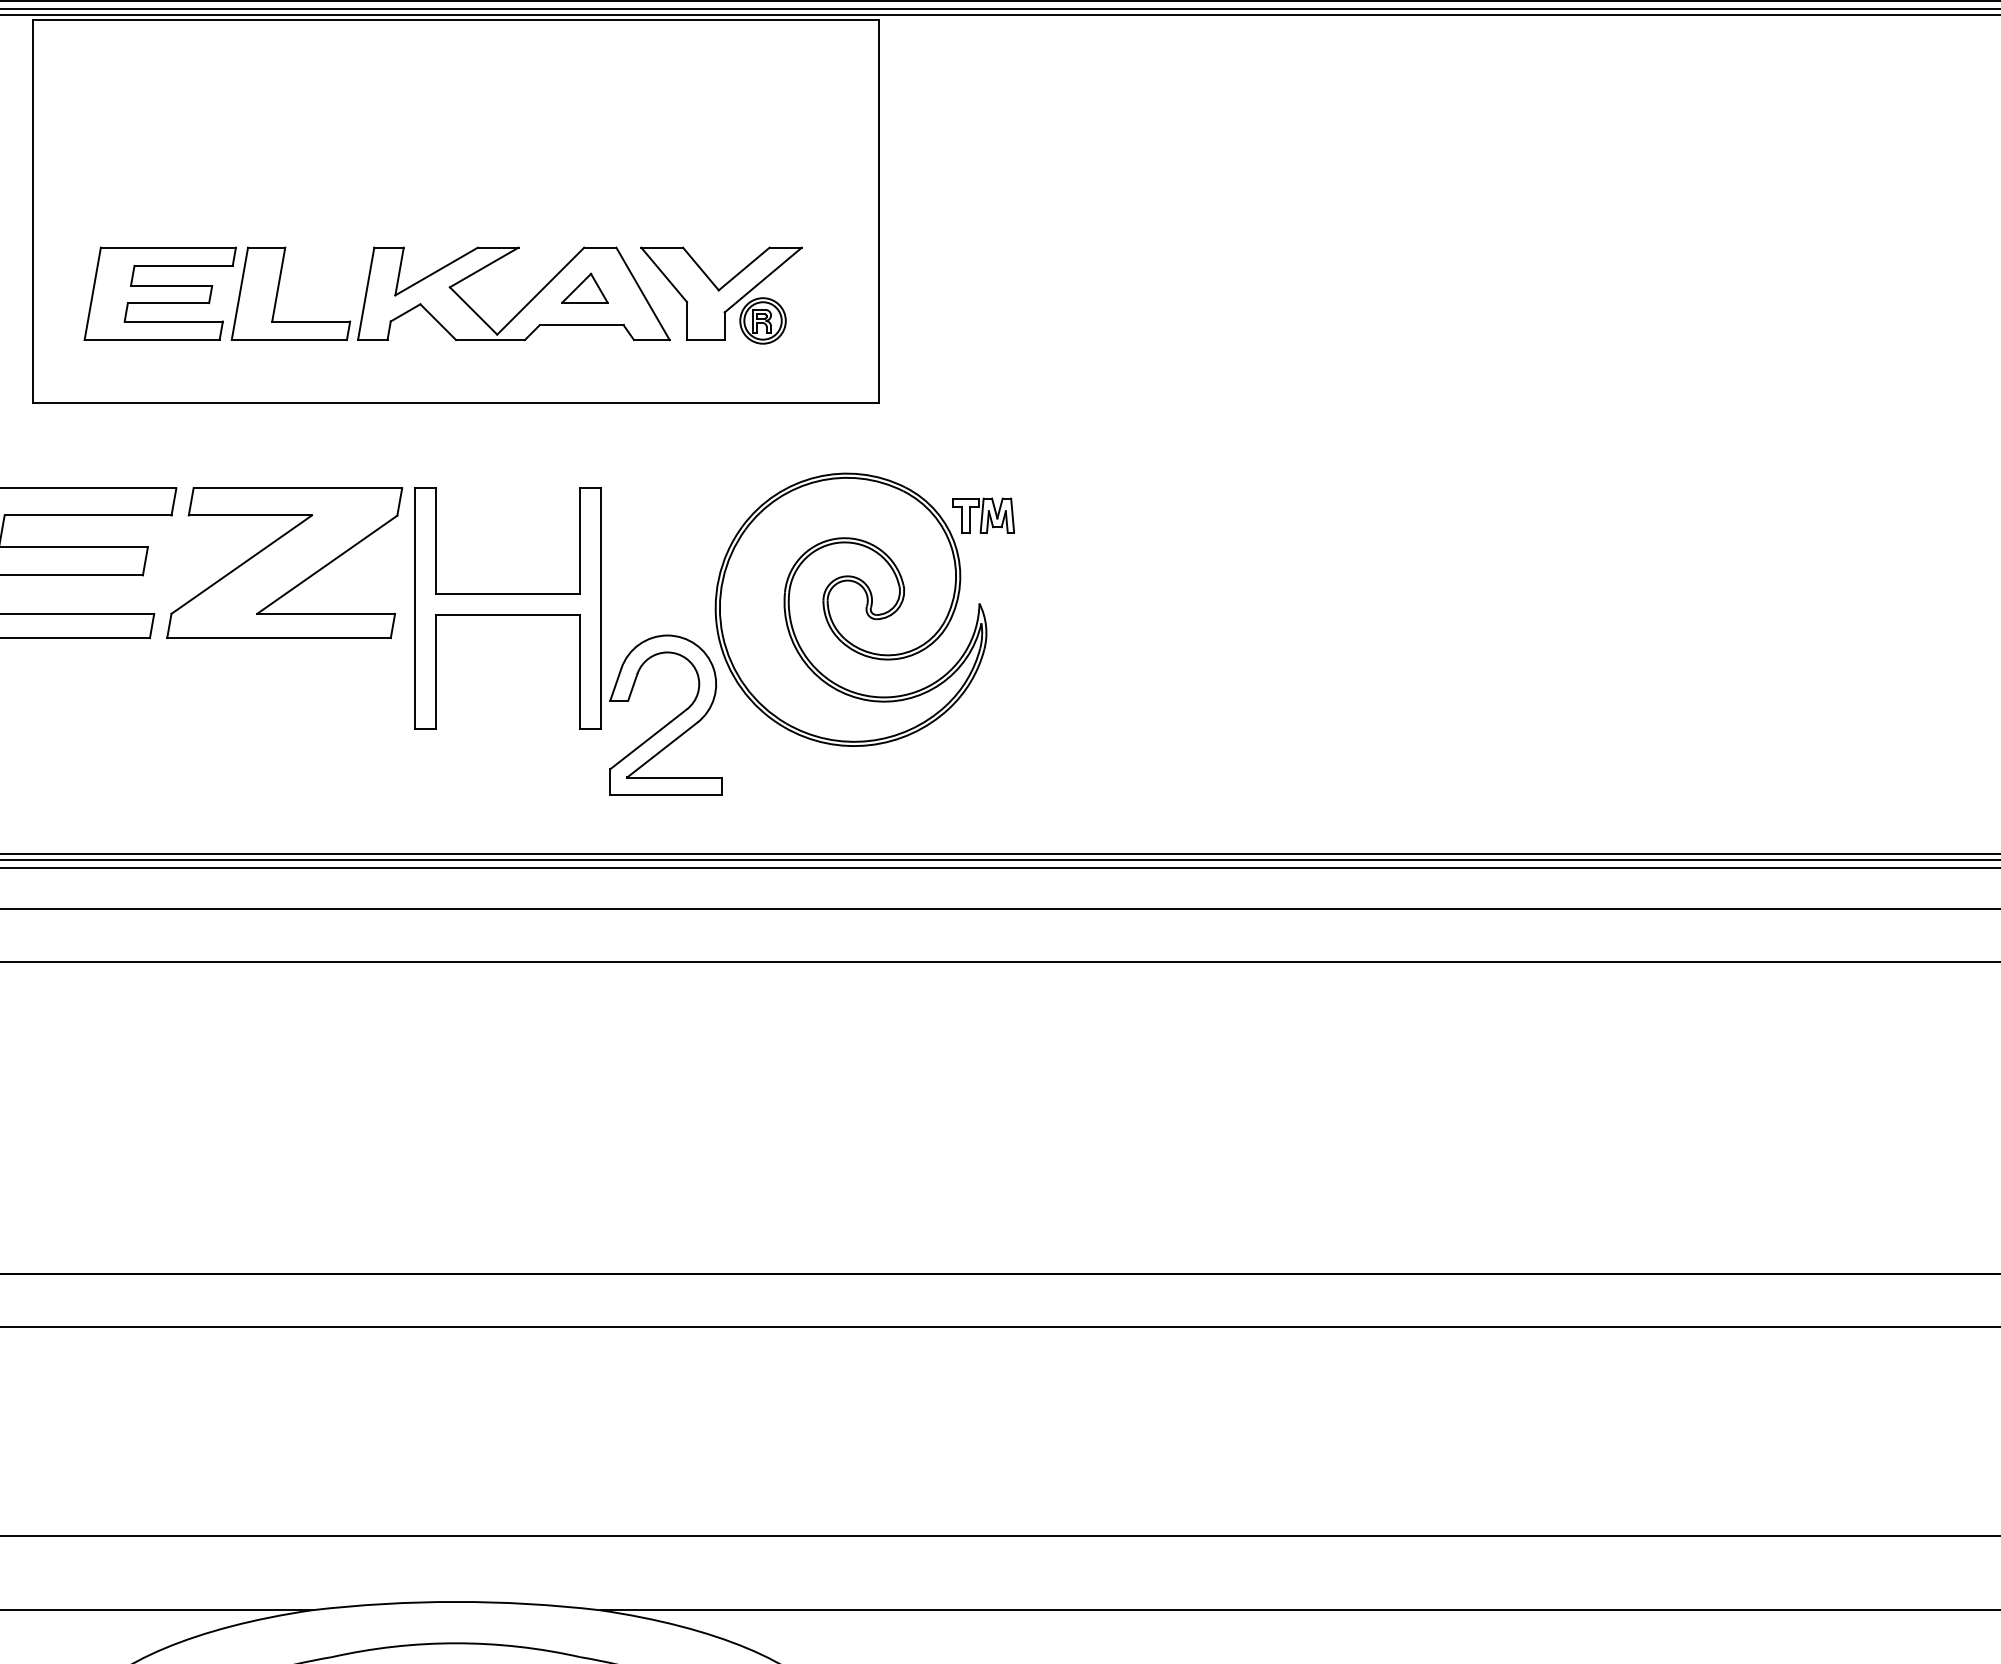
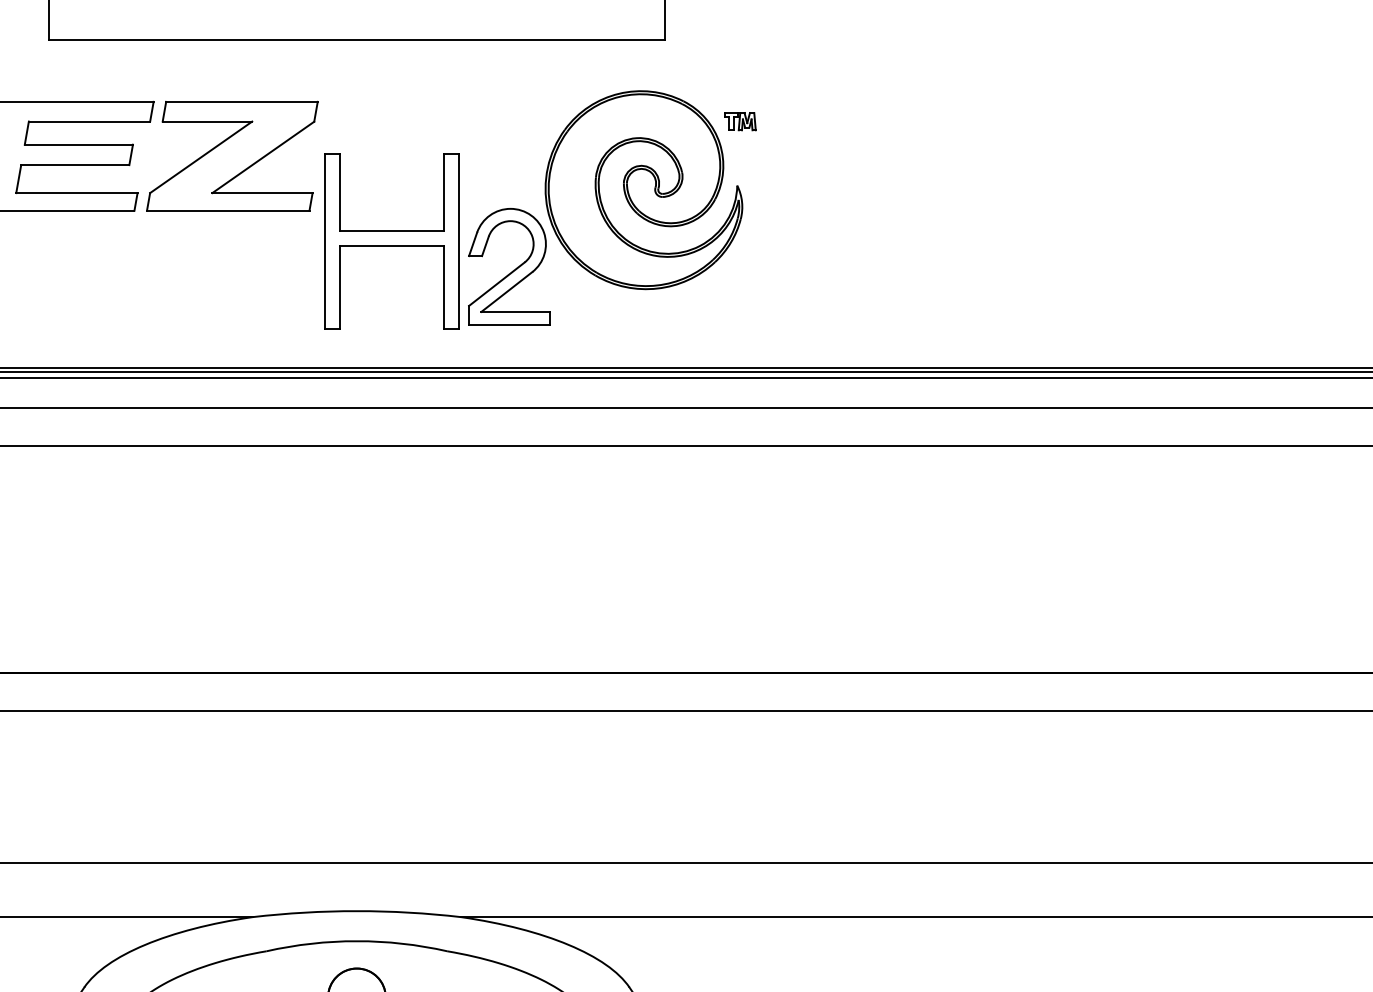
part: (983, 515) -> (740, 121), size x0.7
part: (507, 608) -> (391, 241), moved

